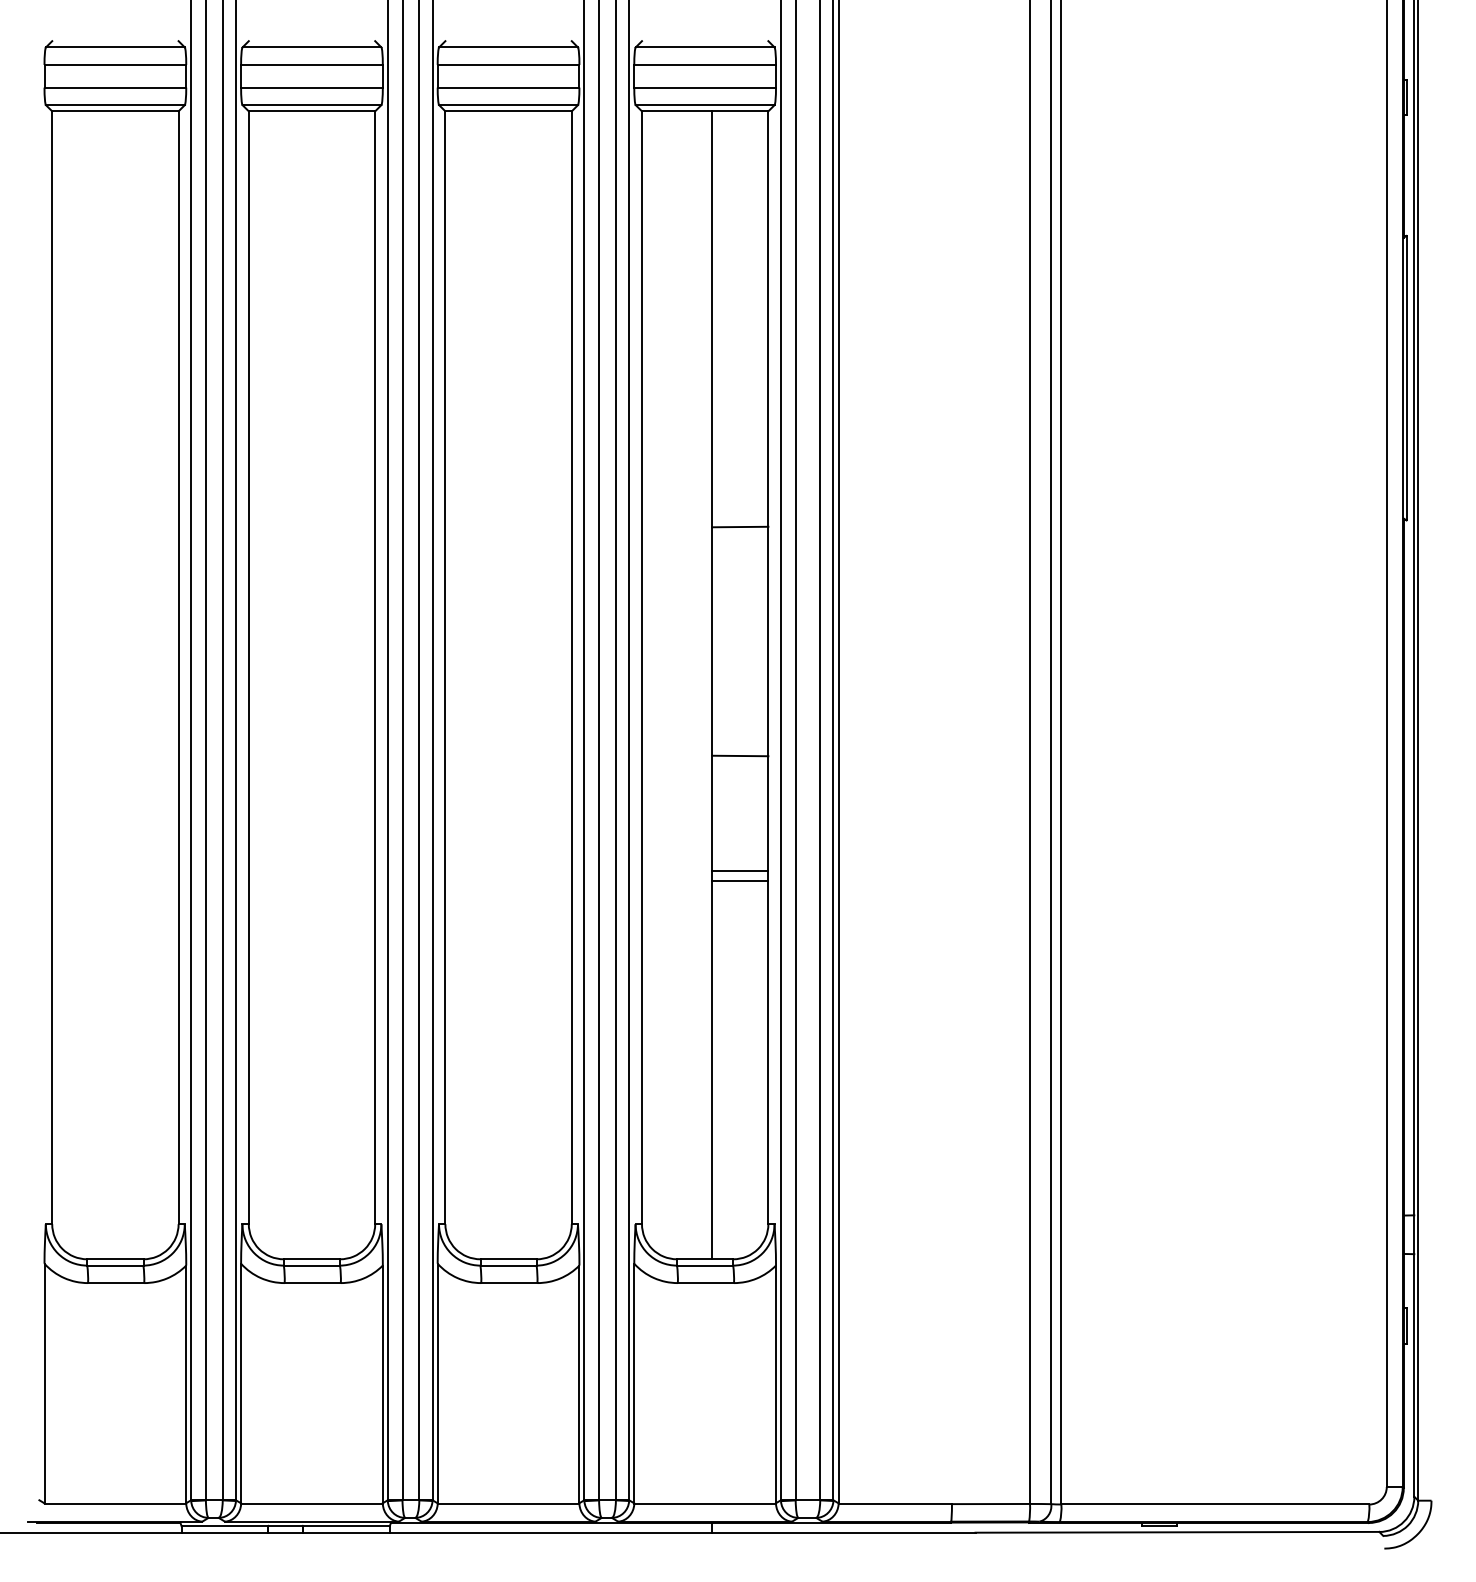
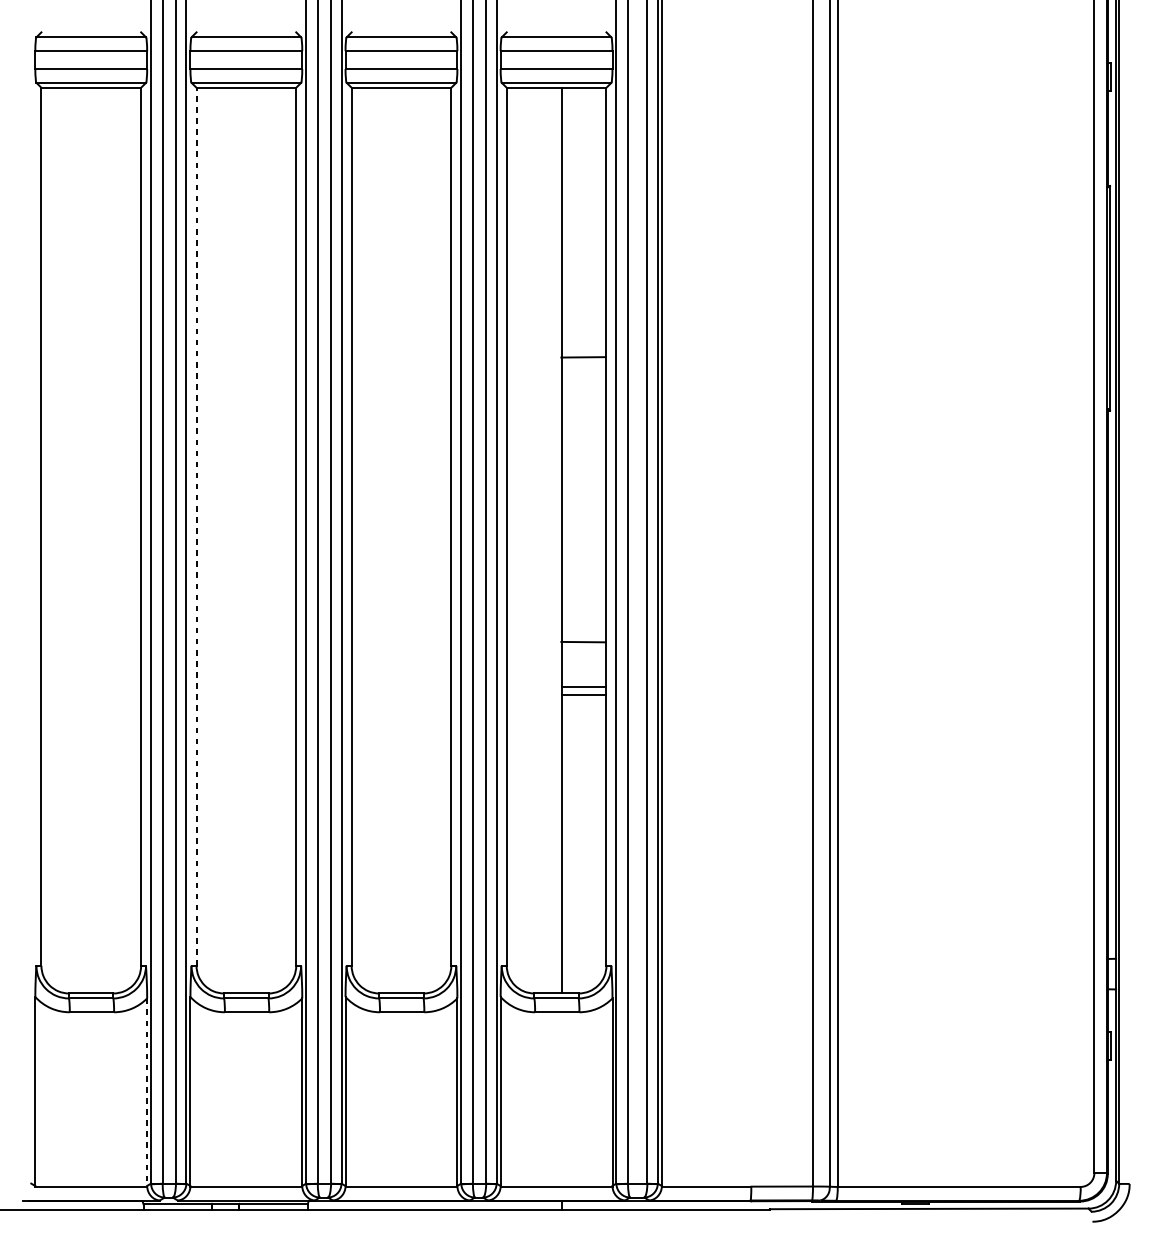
line: (740, 526) -> (583, 356), moved
line: (248, 667) -> (196, 526), solid -> dashed
line: (740, 755) -> (583, 641), moved
line: (186, 1384) -> (147, 1092), solid -> dashed

